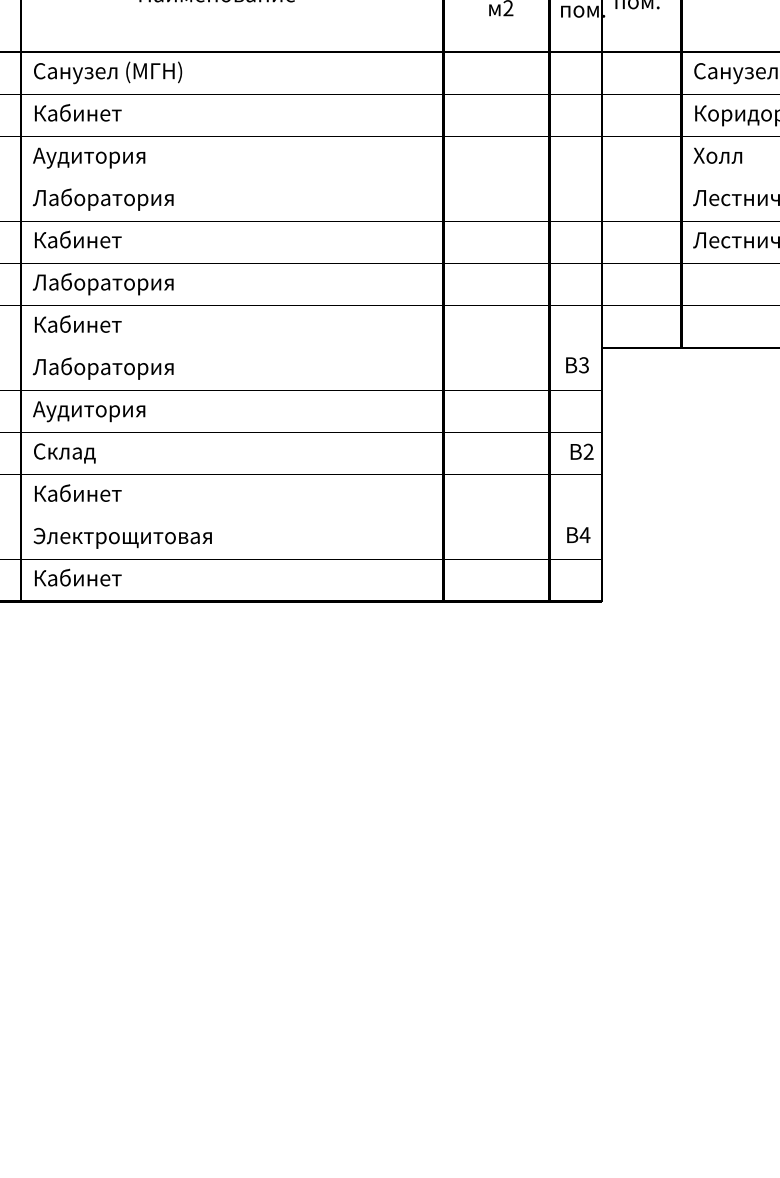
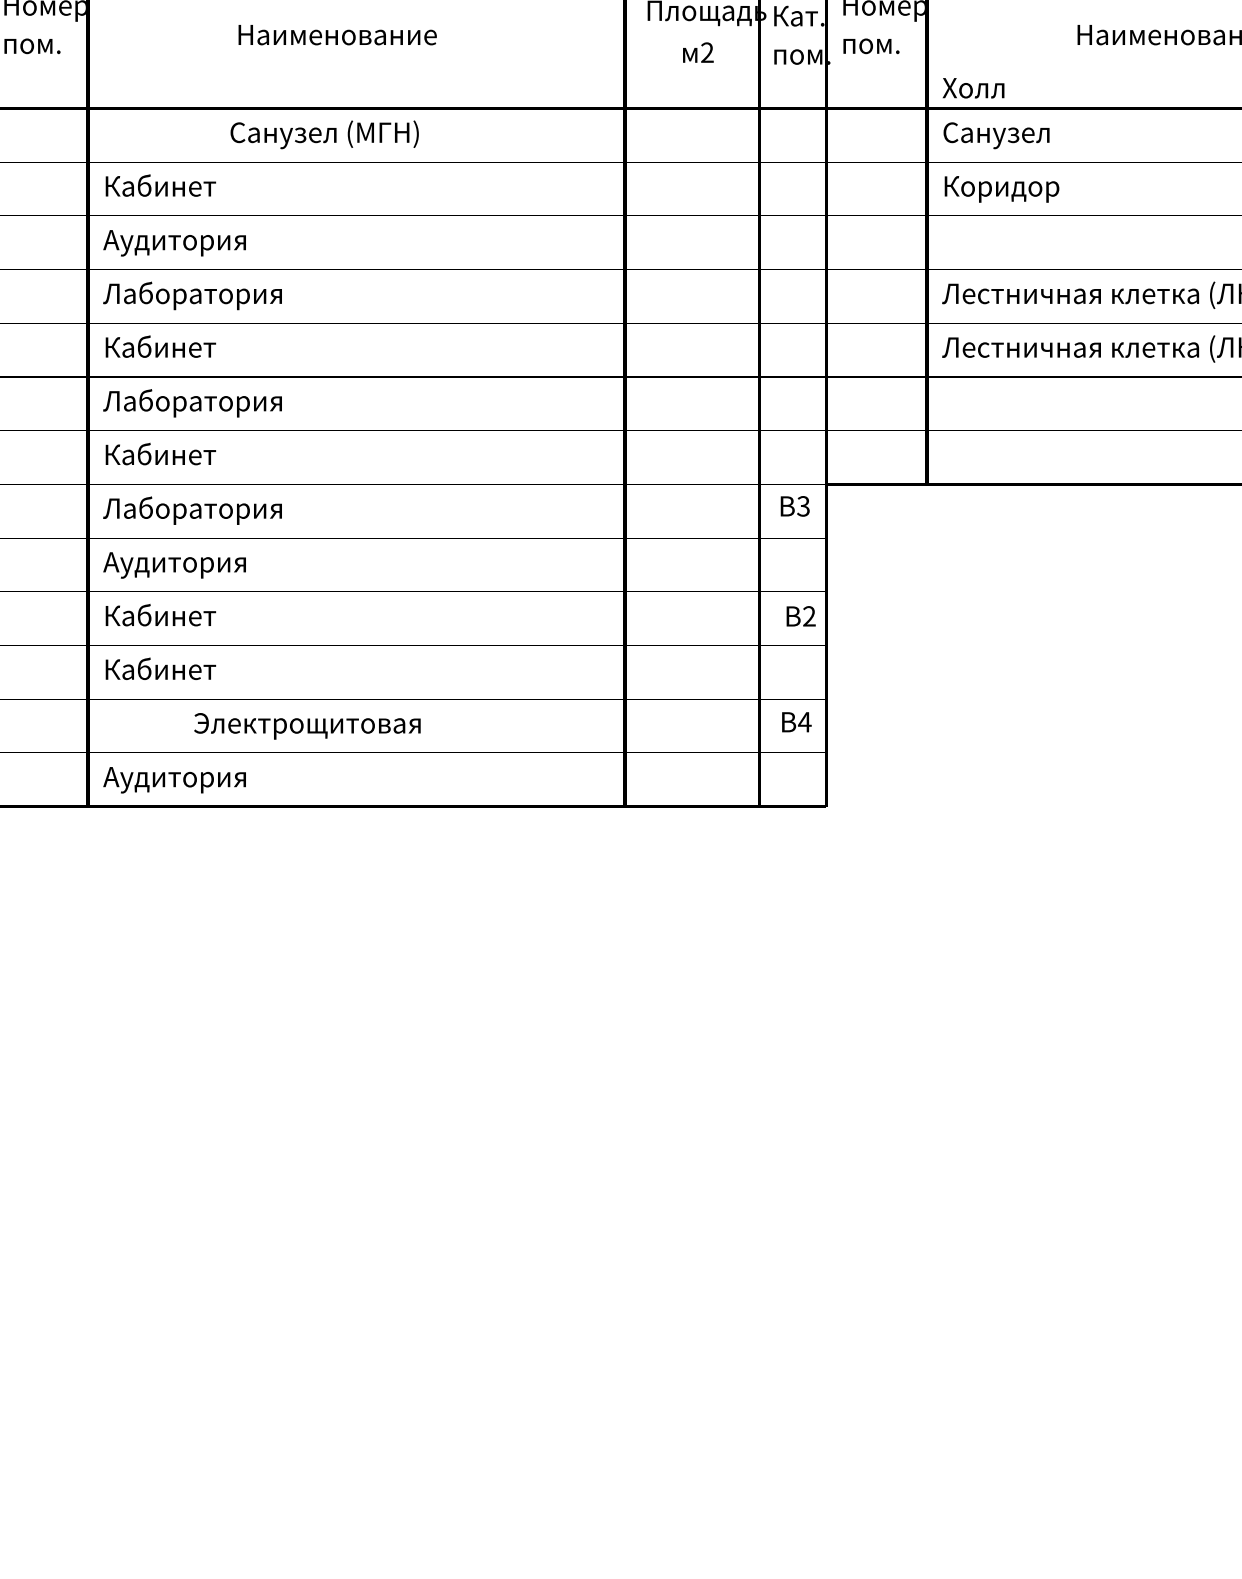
text: (107, 72) -> (324, 134), moved
text: (717, 156) -> (973, 88), moved
text: (77, 452) -> (160, 617), Склад -> Кабинет
text: (122, 538) -> (307, 726), moved
text: (88, 580) -> (174, 779), Кабинет -> Аудитория

